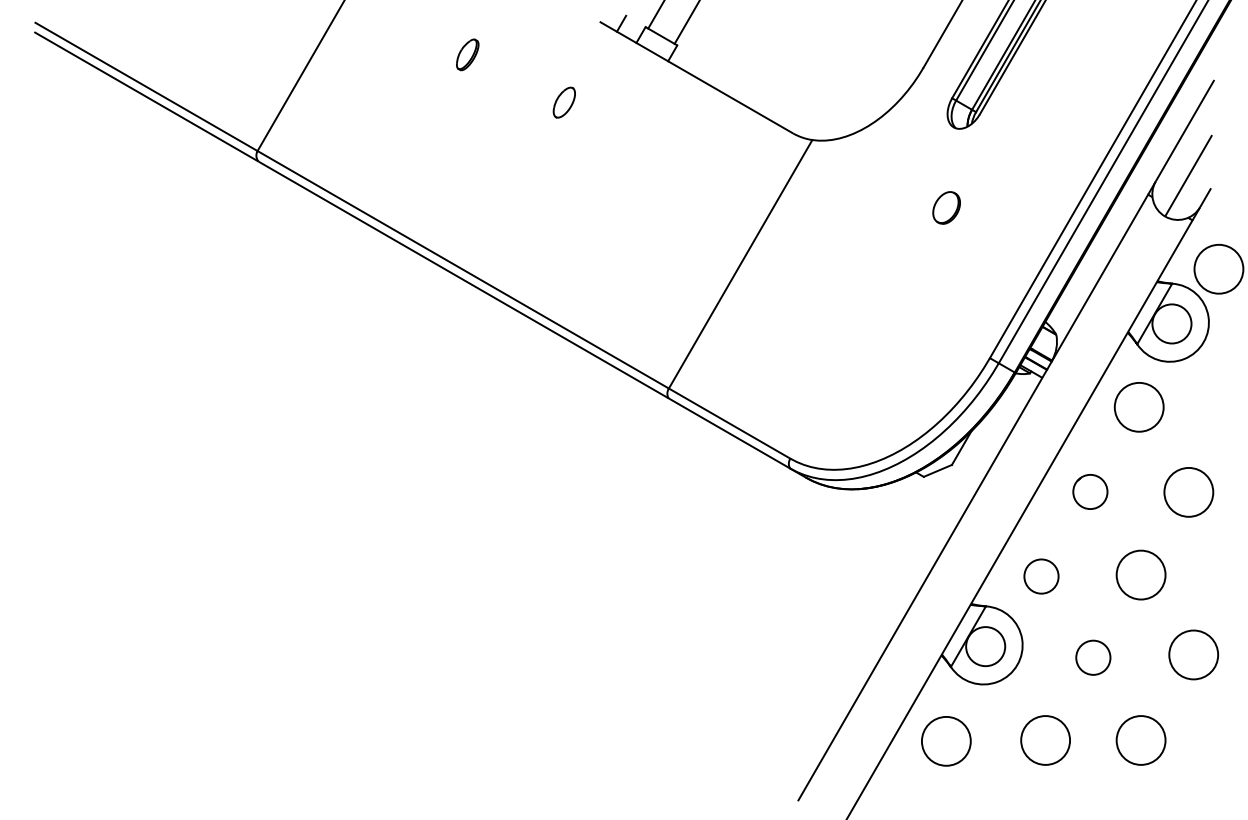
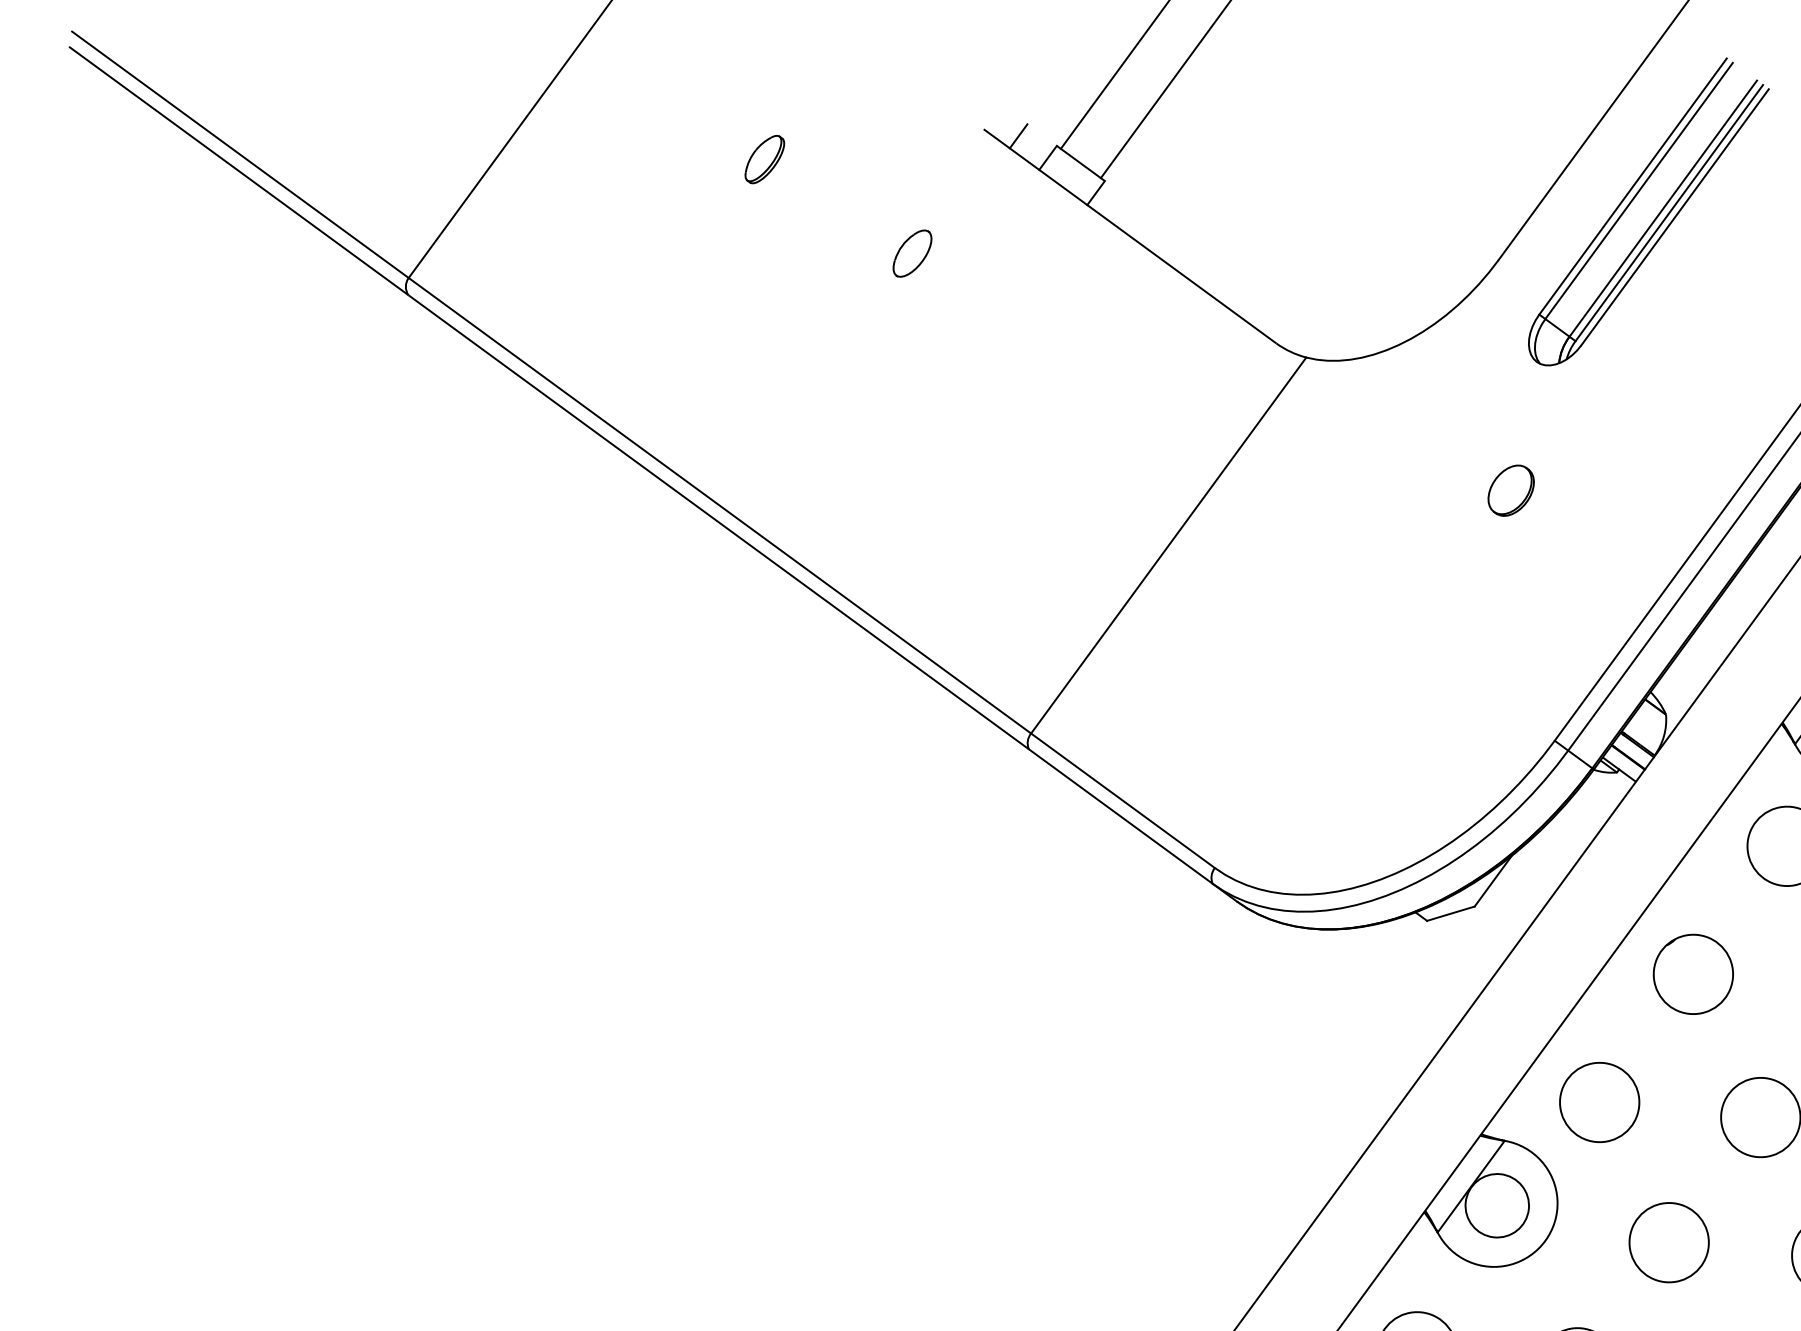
part: (1090, 491) -> (1693, 973), size x1.43
circle: (1041, 576) -> (1599, 1102), size x1.43
circle: (1092, 657) -> (1667, 1242), size x1.43

